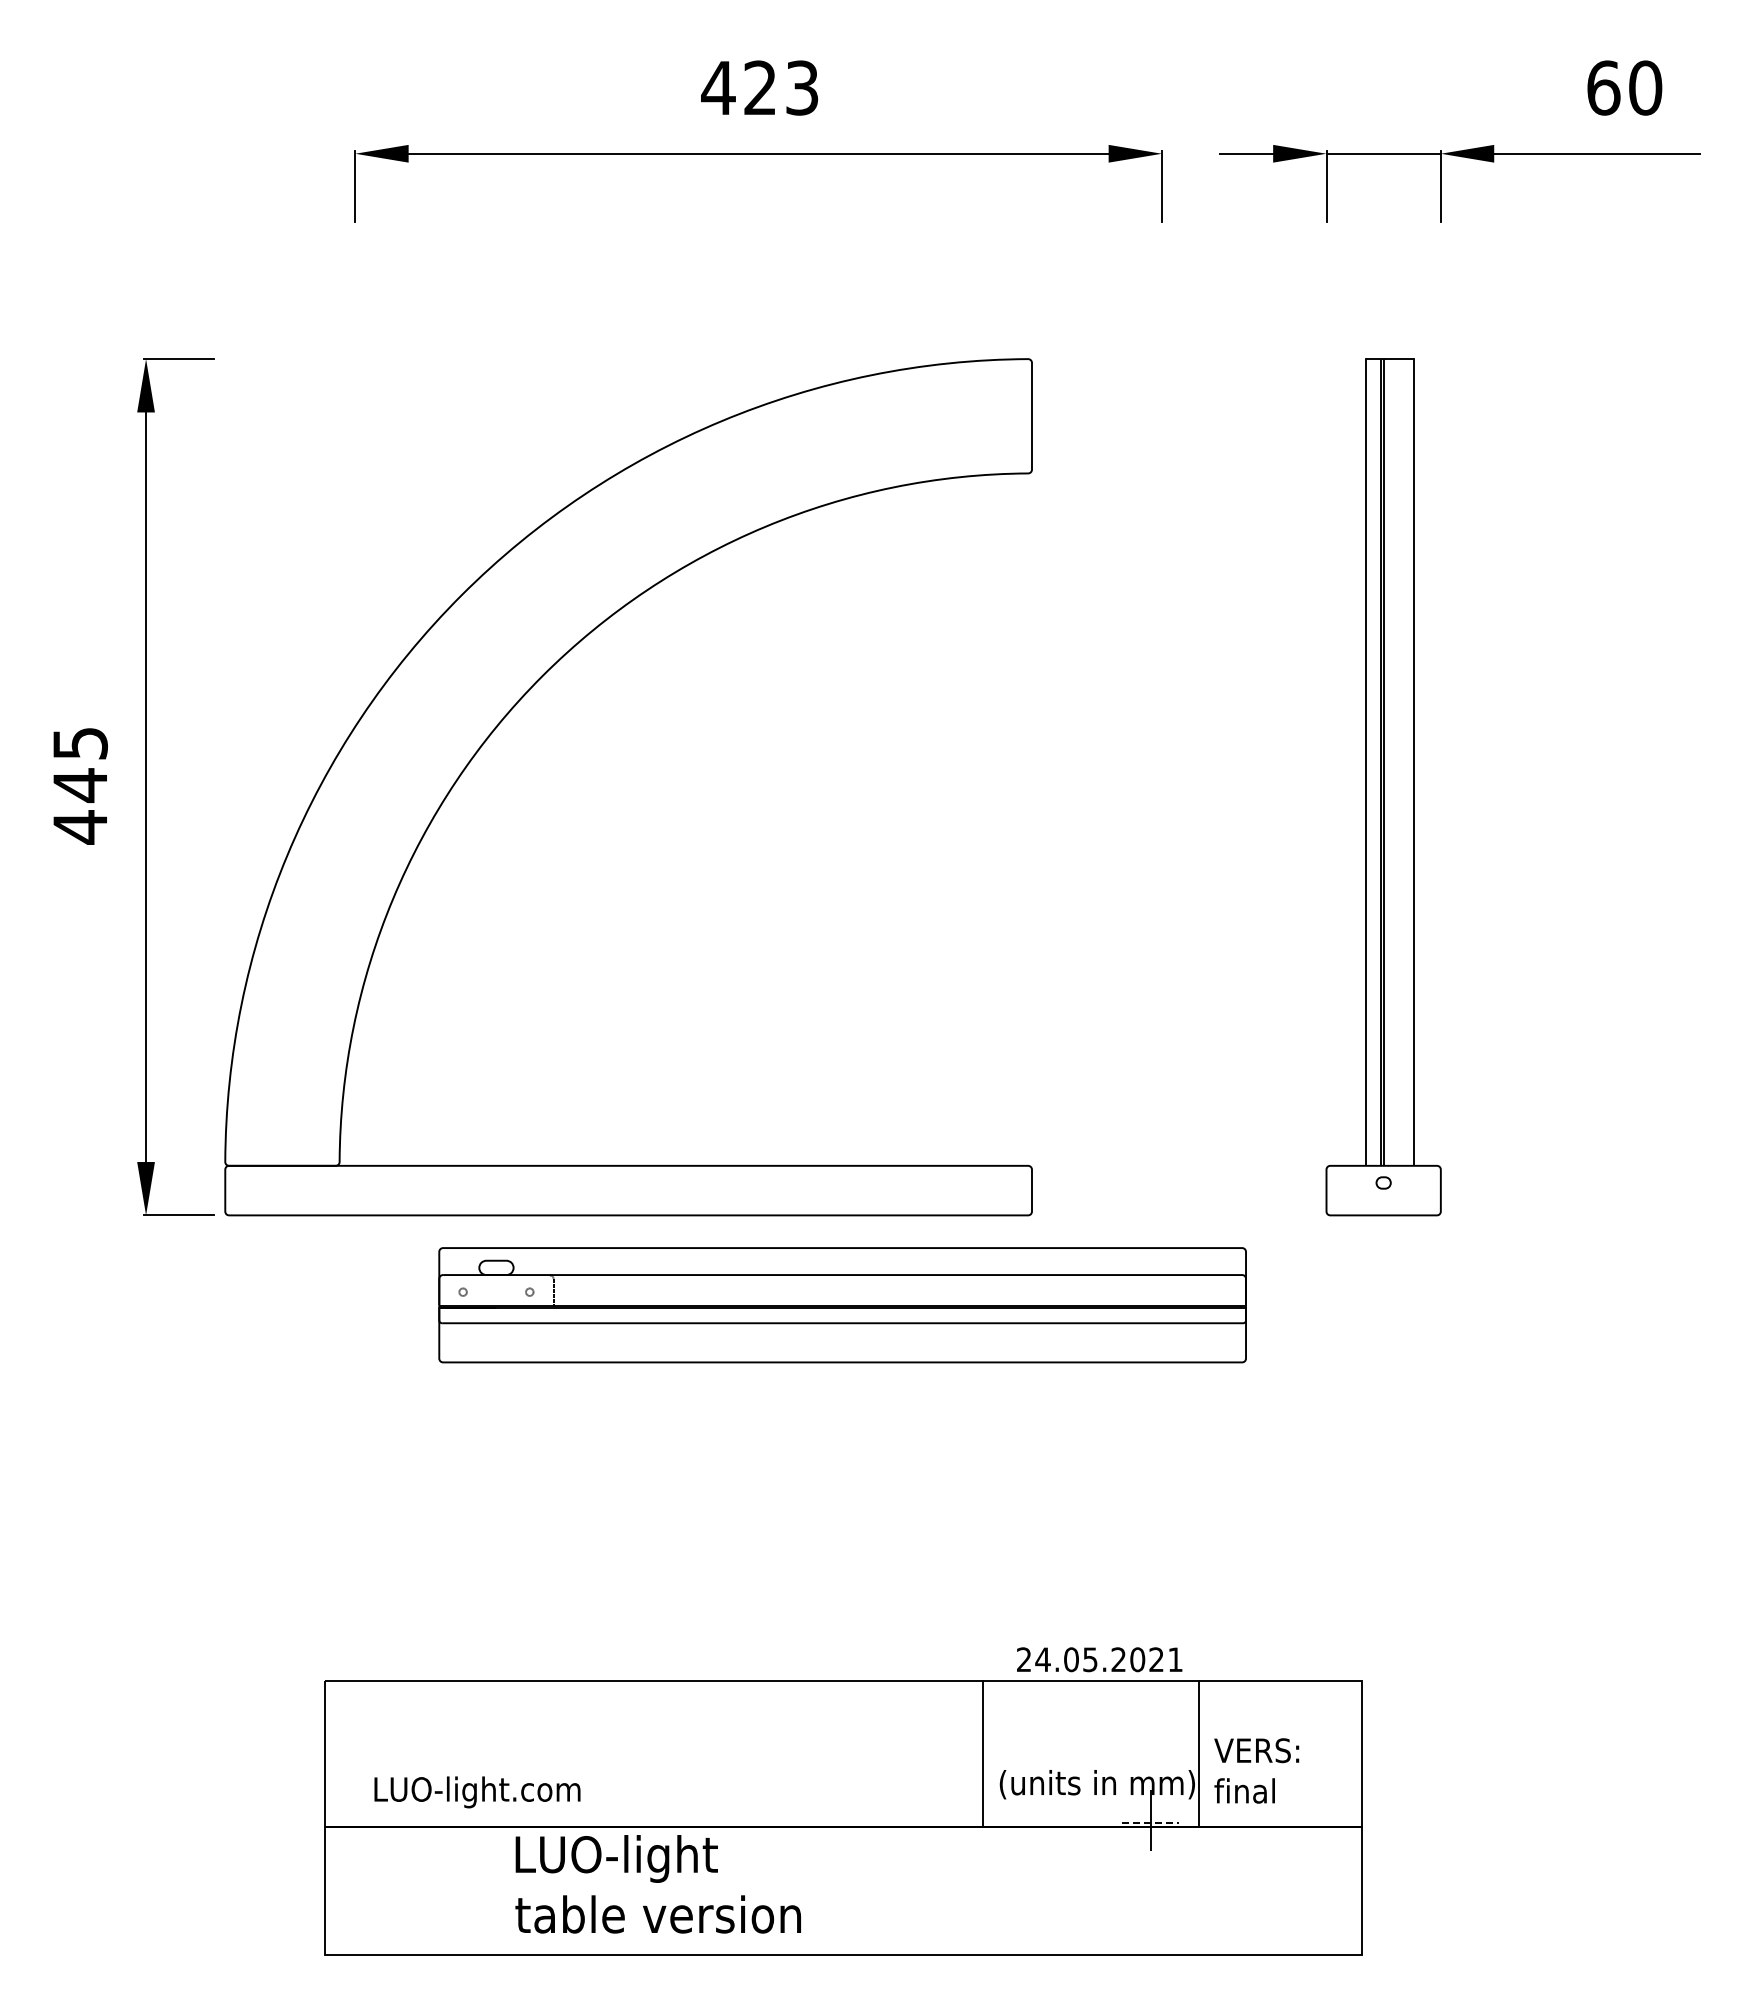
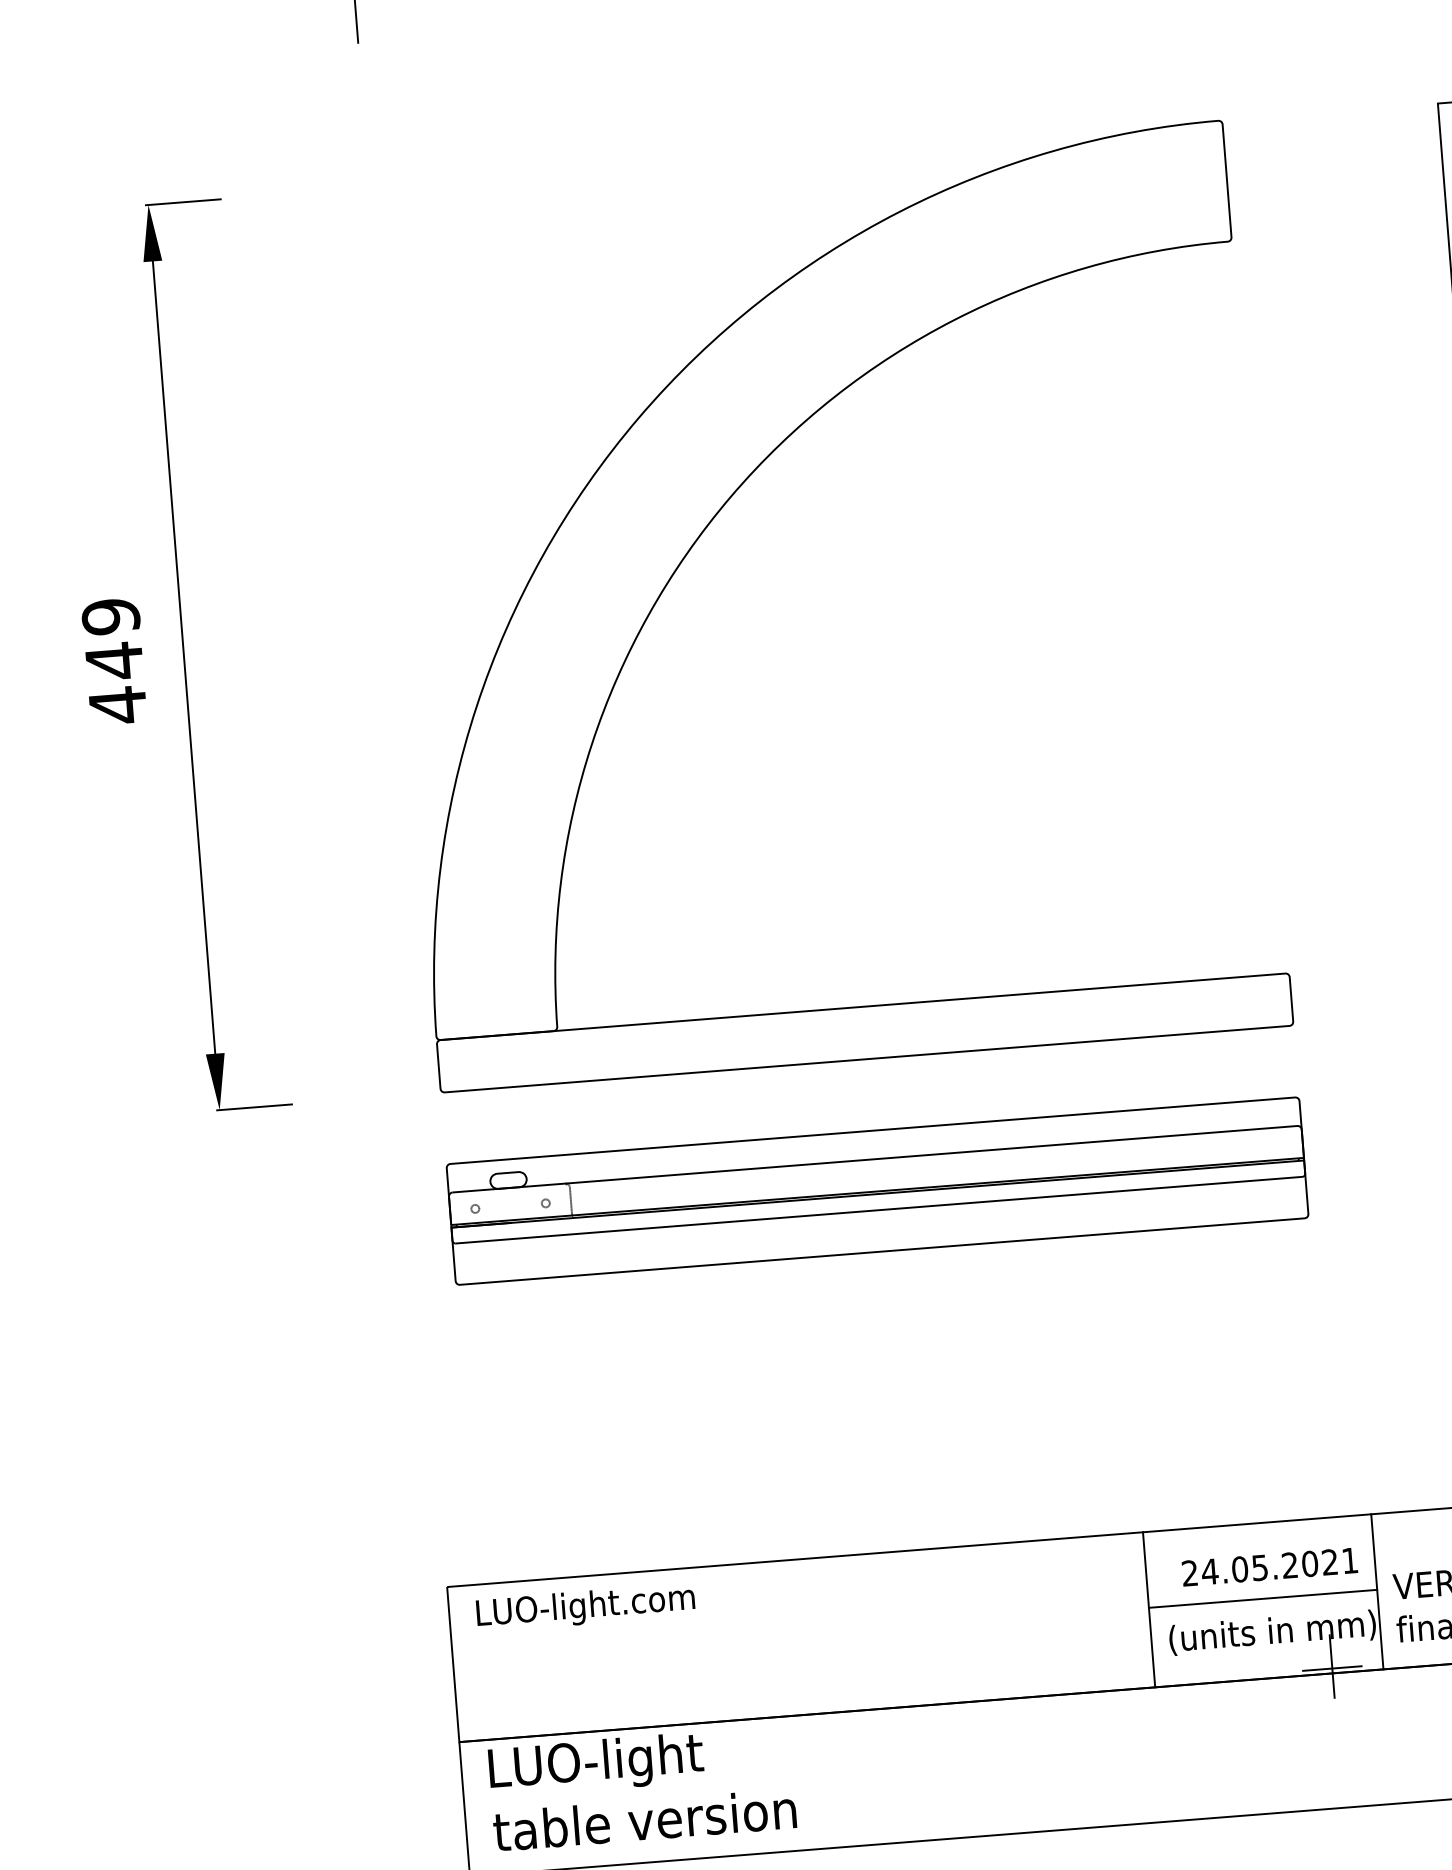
part: (528, 692) -> (717, 514), moved
text: (79, 743) -> (110, 616), 445 -> 449
part: (842, 1305) -> (877, 1191), moved
text: (1099, 1659) -> (1269, 1566), moved
line: (1090, 1752) -> (1262, 1599), added
text: (477, 1792) -> (585, 1607), moved
line: (1150, 1822) -> (1331, 1668), dashed -> solid
text: (657, 1884) -> (641, 1788), moved

